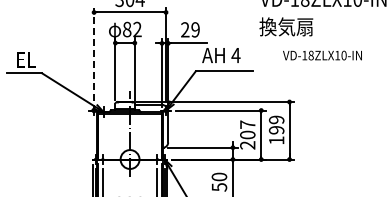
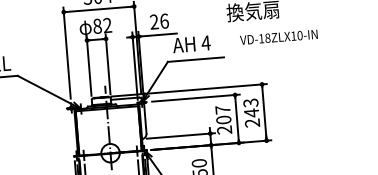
text: (195, 29) -> (164, 20), 29 -> 26
line: (94, 54) -> (67, 53), dashed -> solid
text: (322, 55) -> (278, 37), moved
text: (276, 129) -> (251, 112), 199 -> 243

